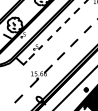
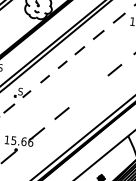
line: (74, 42) -> (88, 91), removed

